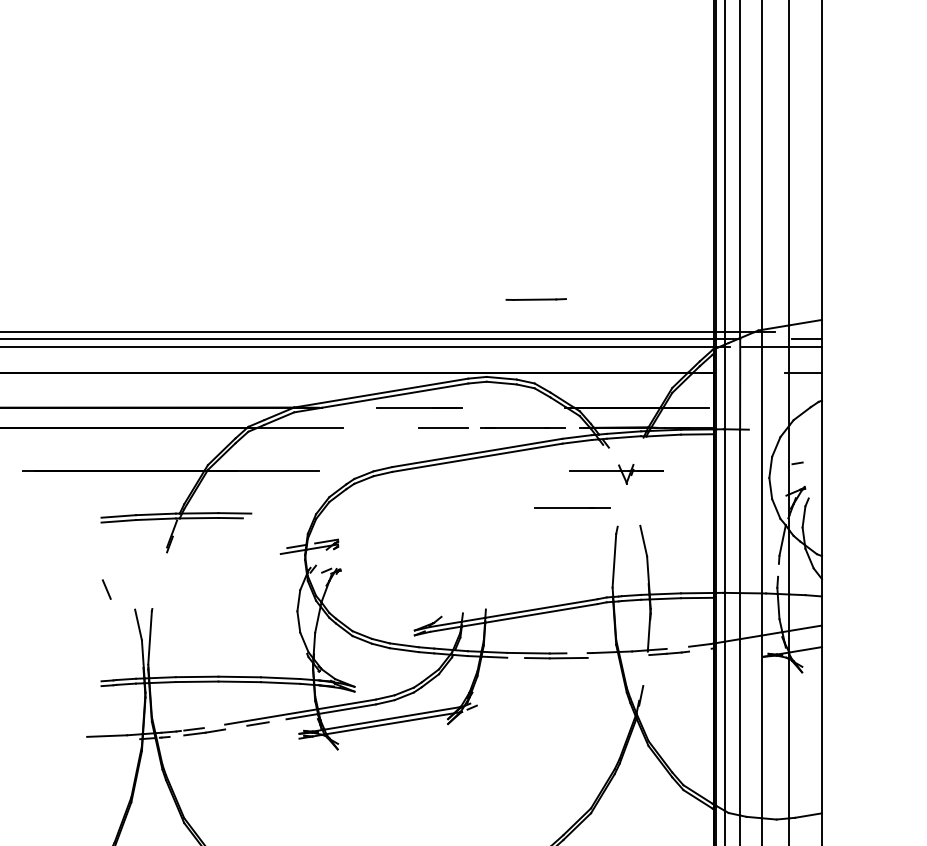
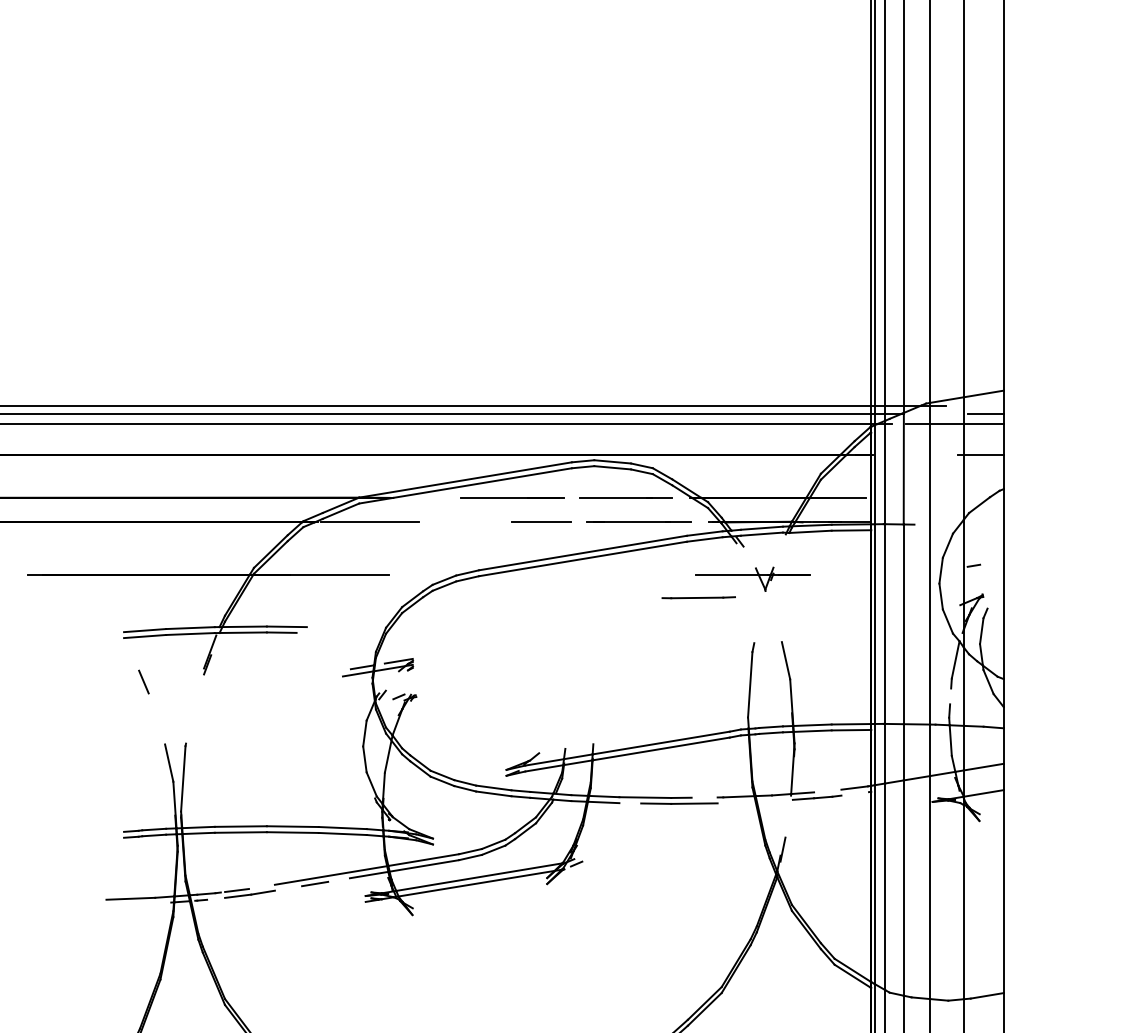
line: (535, 299) -> (697, 597), moved
line: (572, 507) -> (625, 497), moved
line: (106, 589) -> (143, 681), moved

